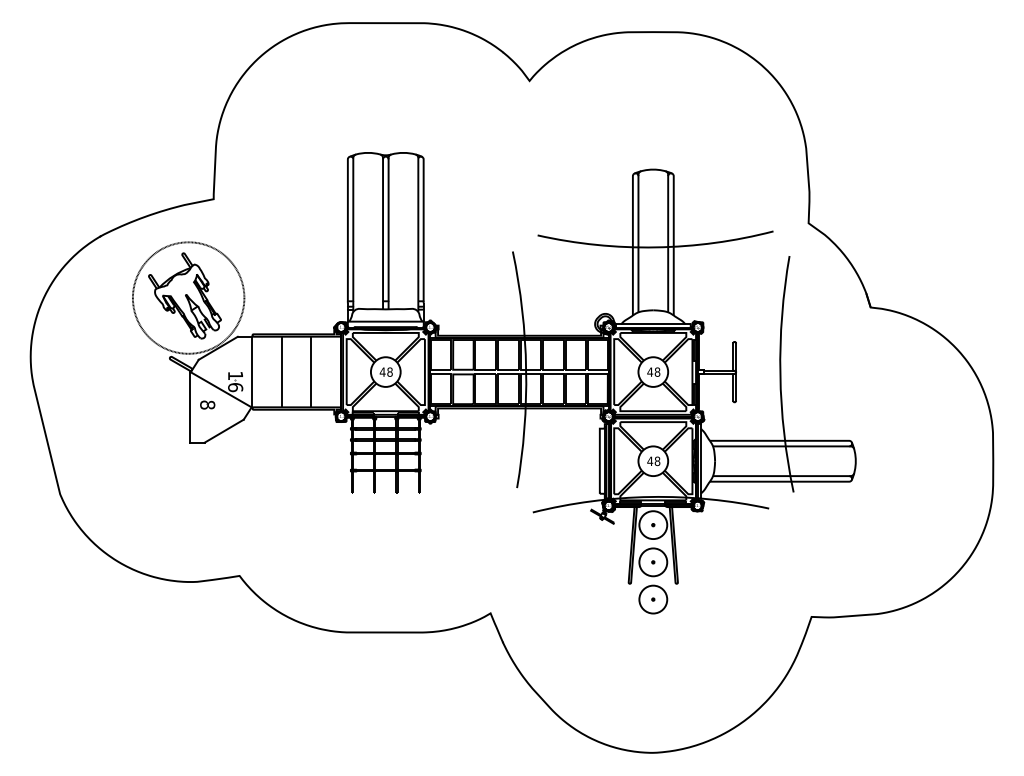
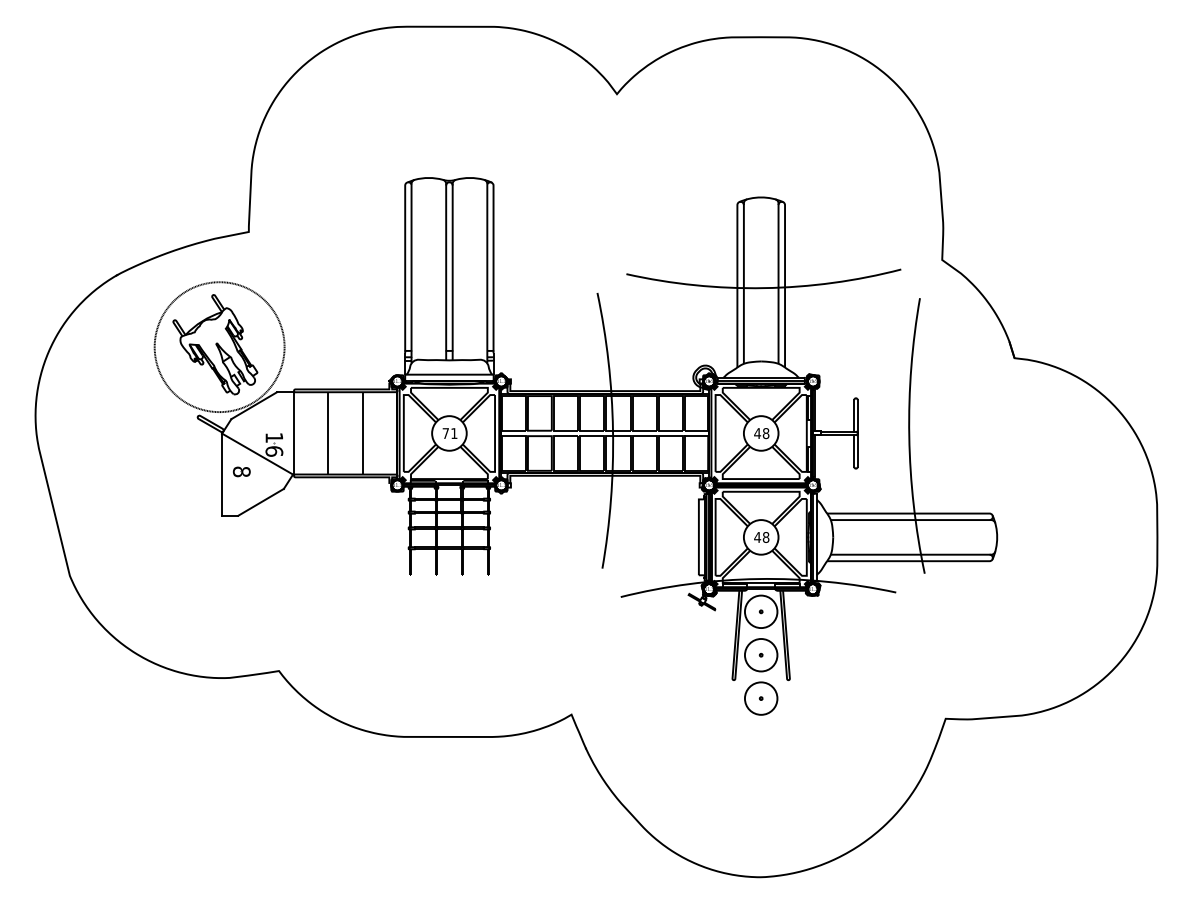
text: (385, 371) -> (449, 432), 48 -> 71

